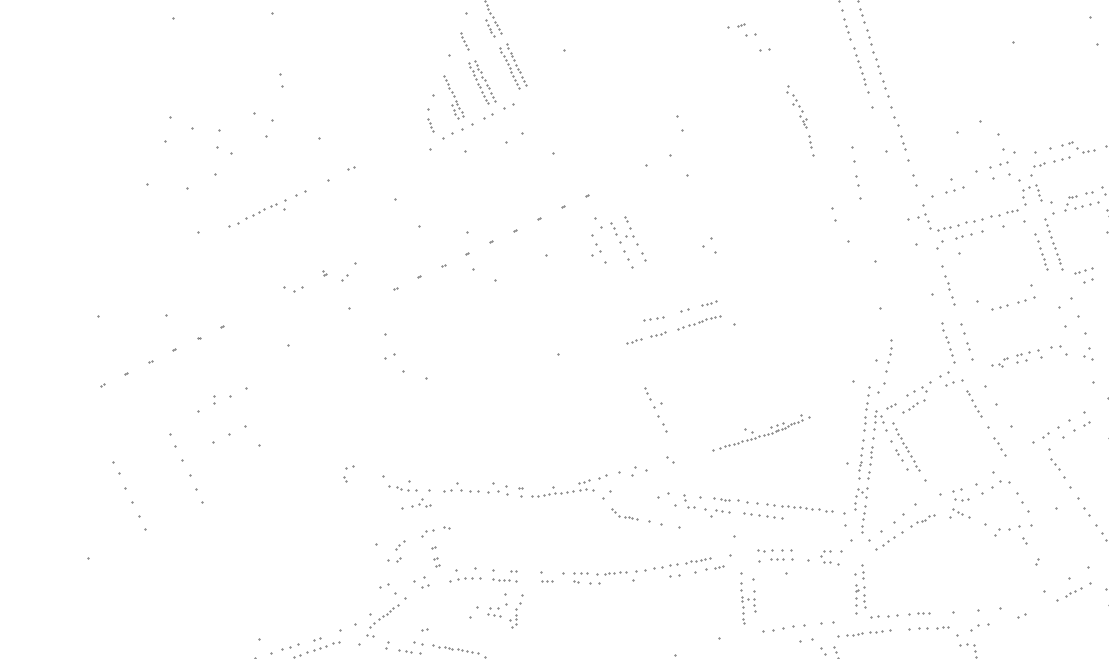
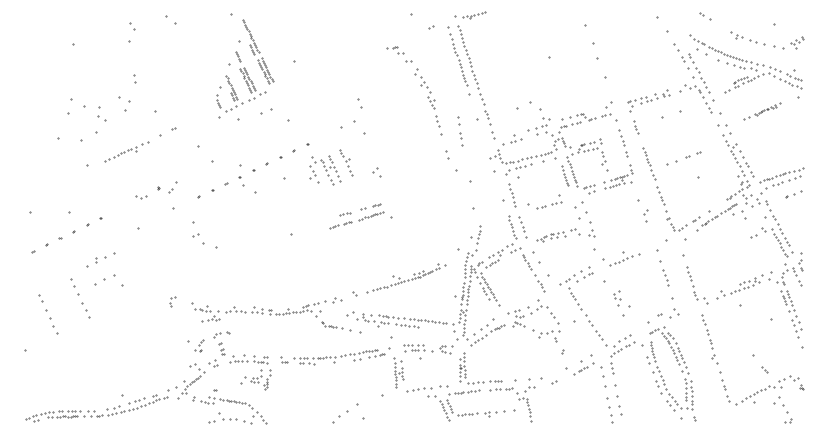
part: (800, 120) -> (428, 101), size x1.67
part: (655, 409) -> (346, 162), moved
part: (761, 432) -> (406, 278), size x1.43

